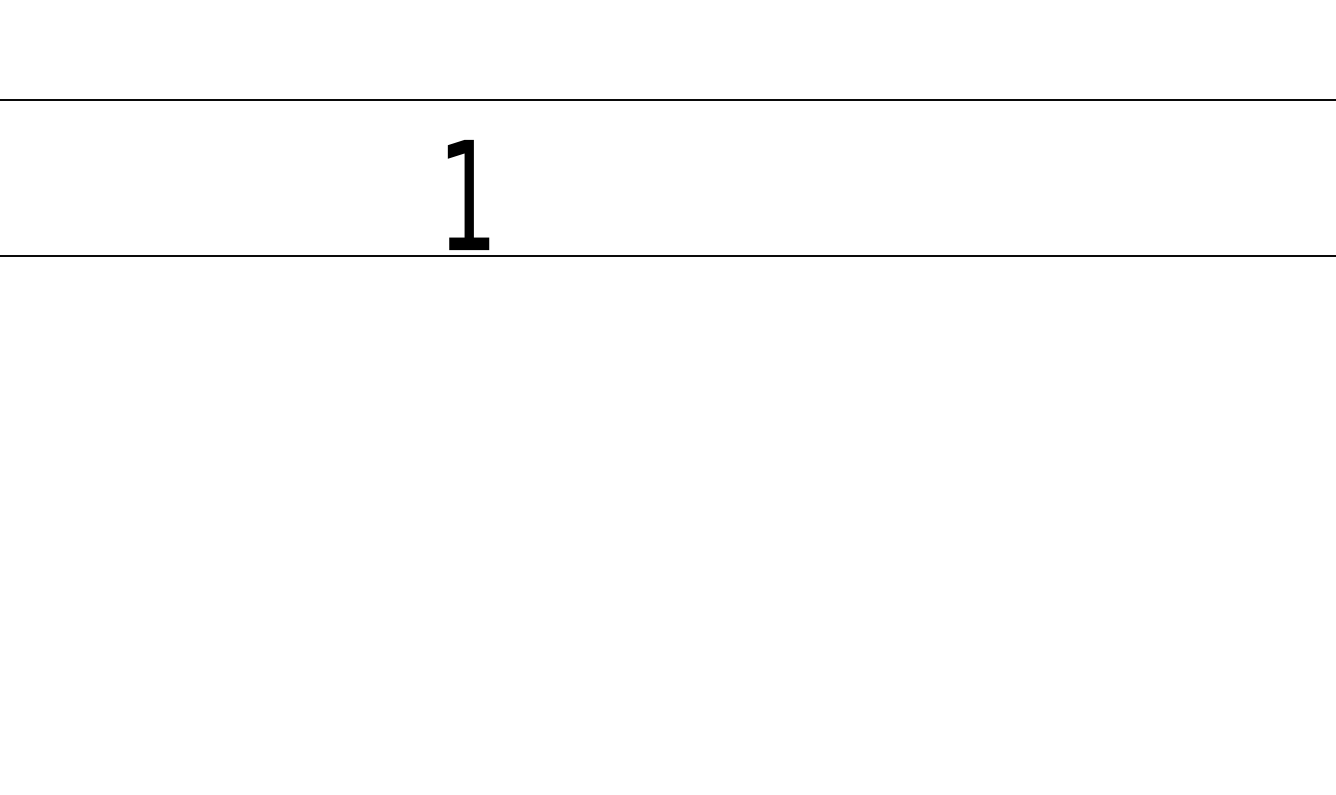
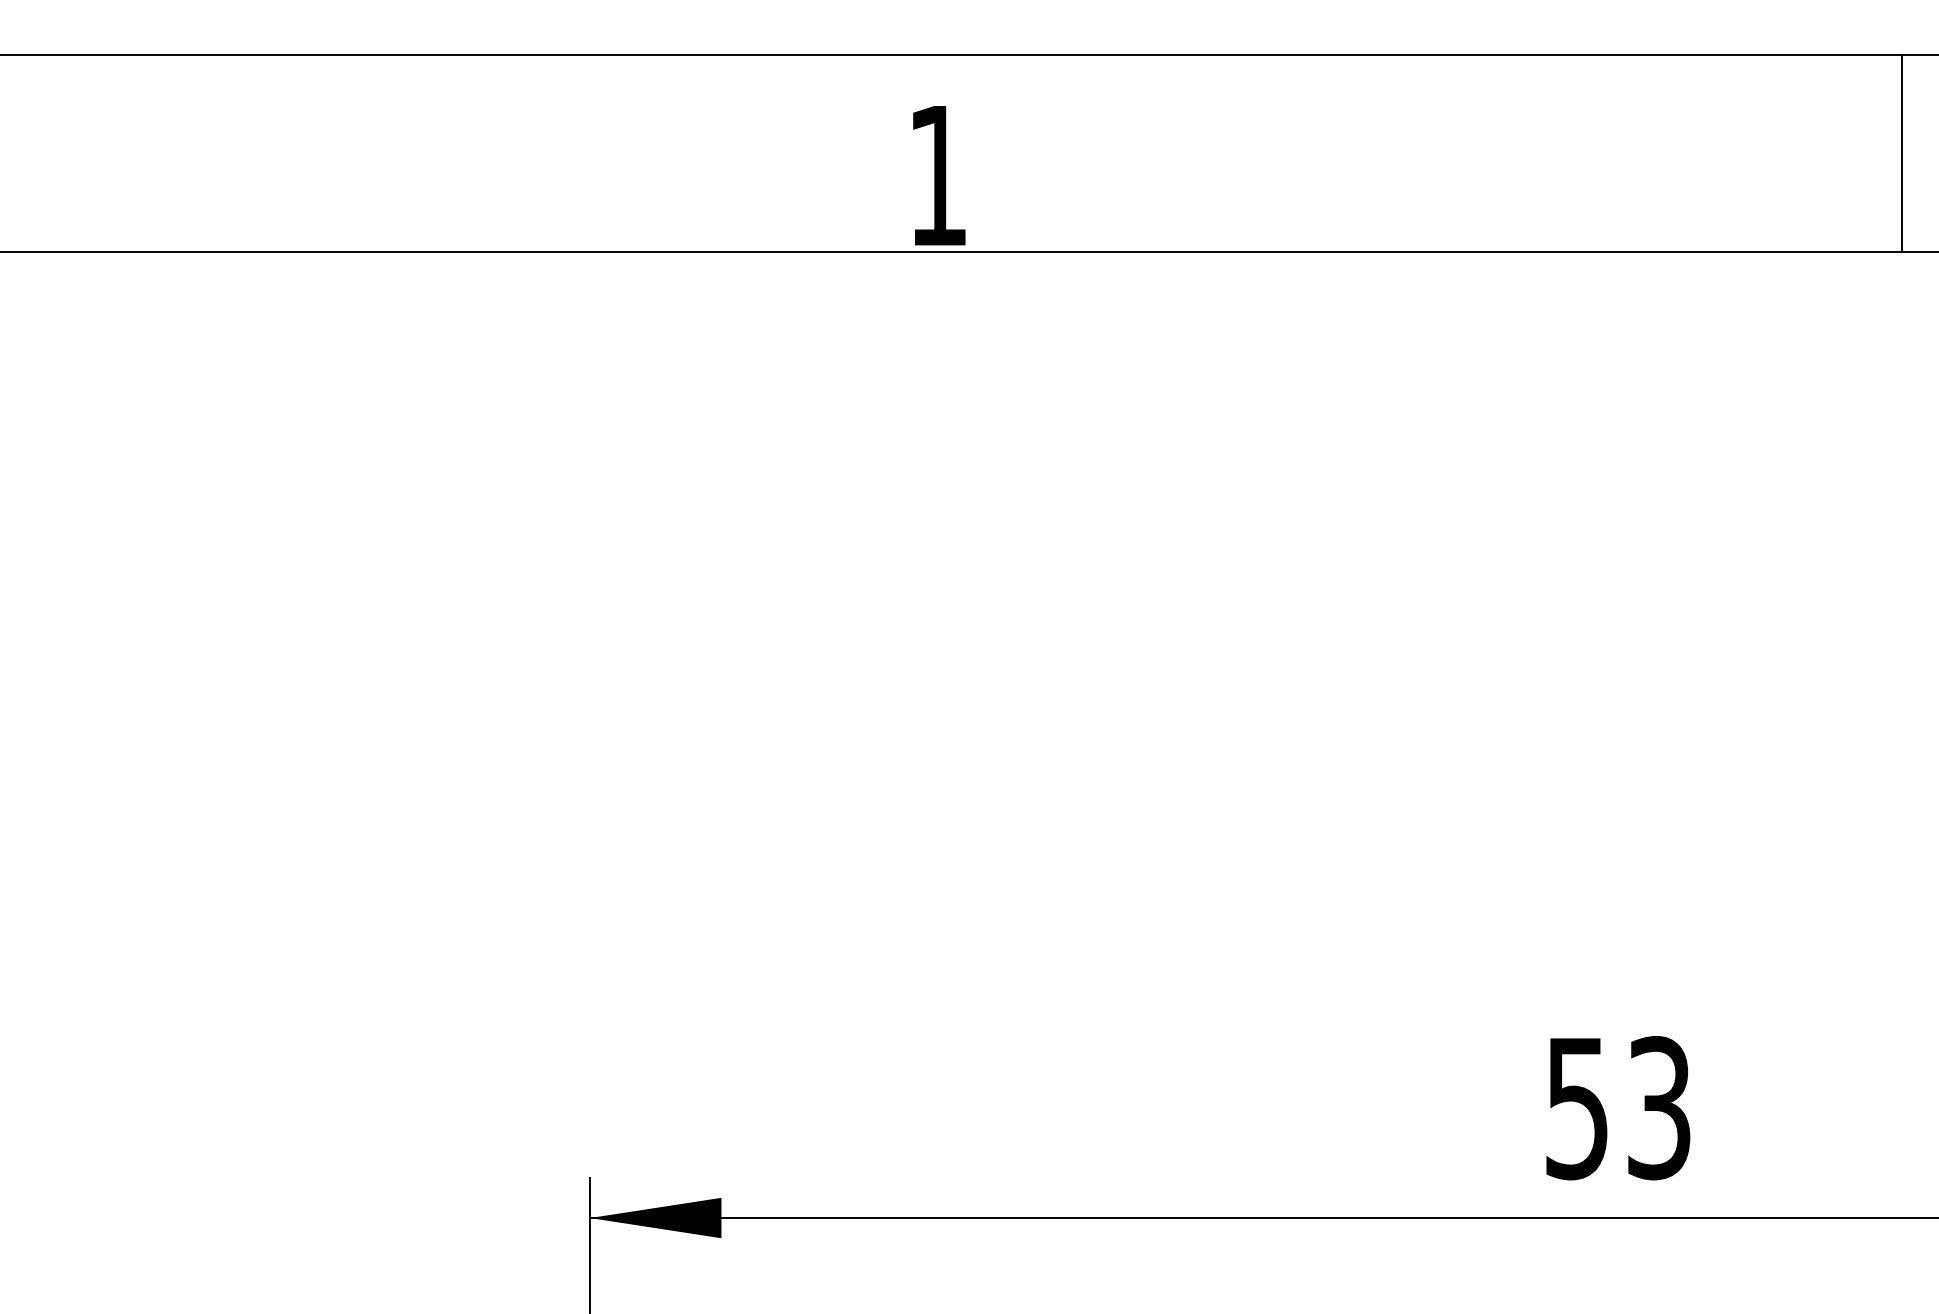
line: (1229, 177) -> (1901, 153), added

